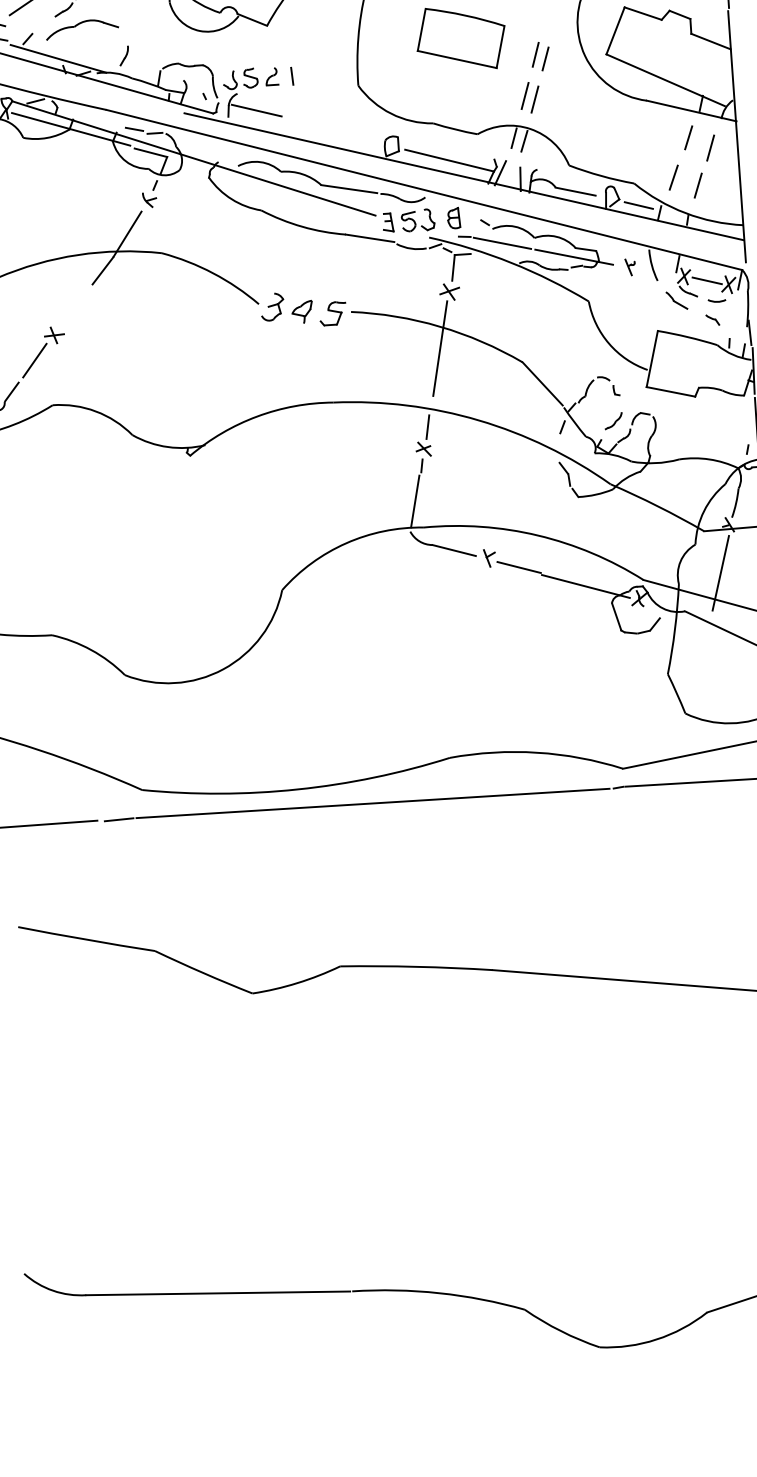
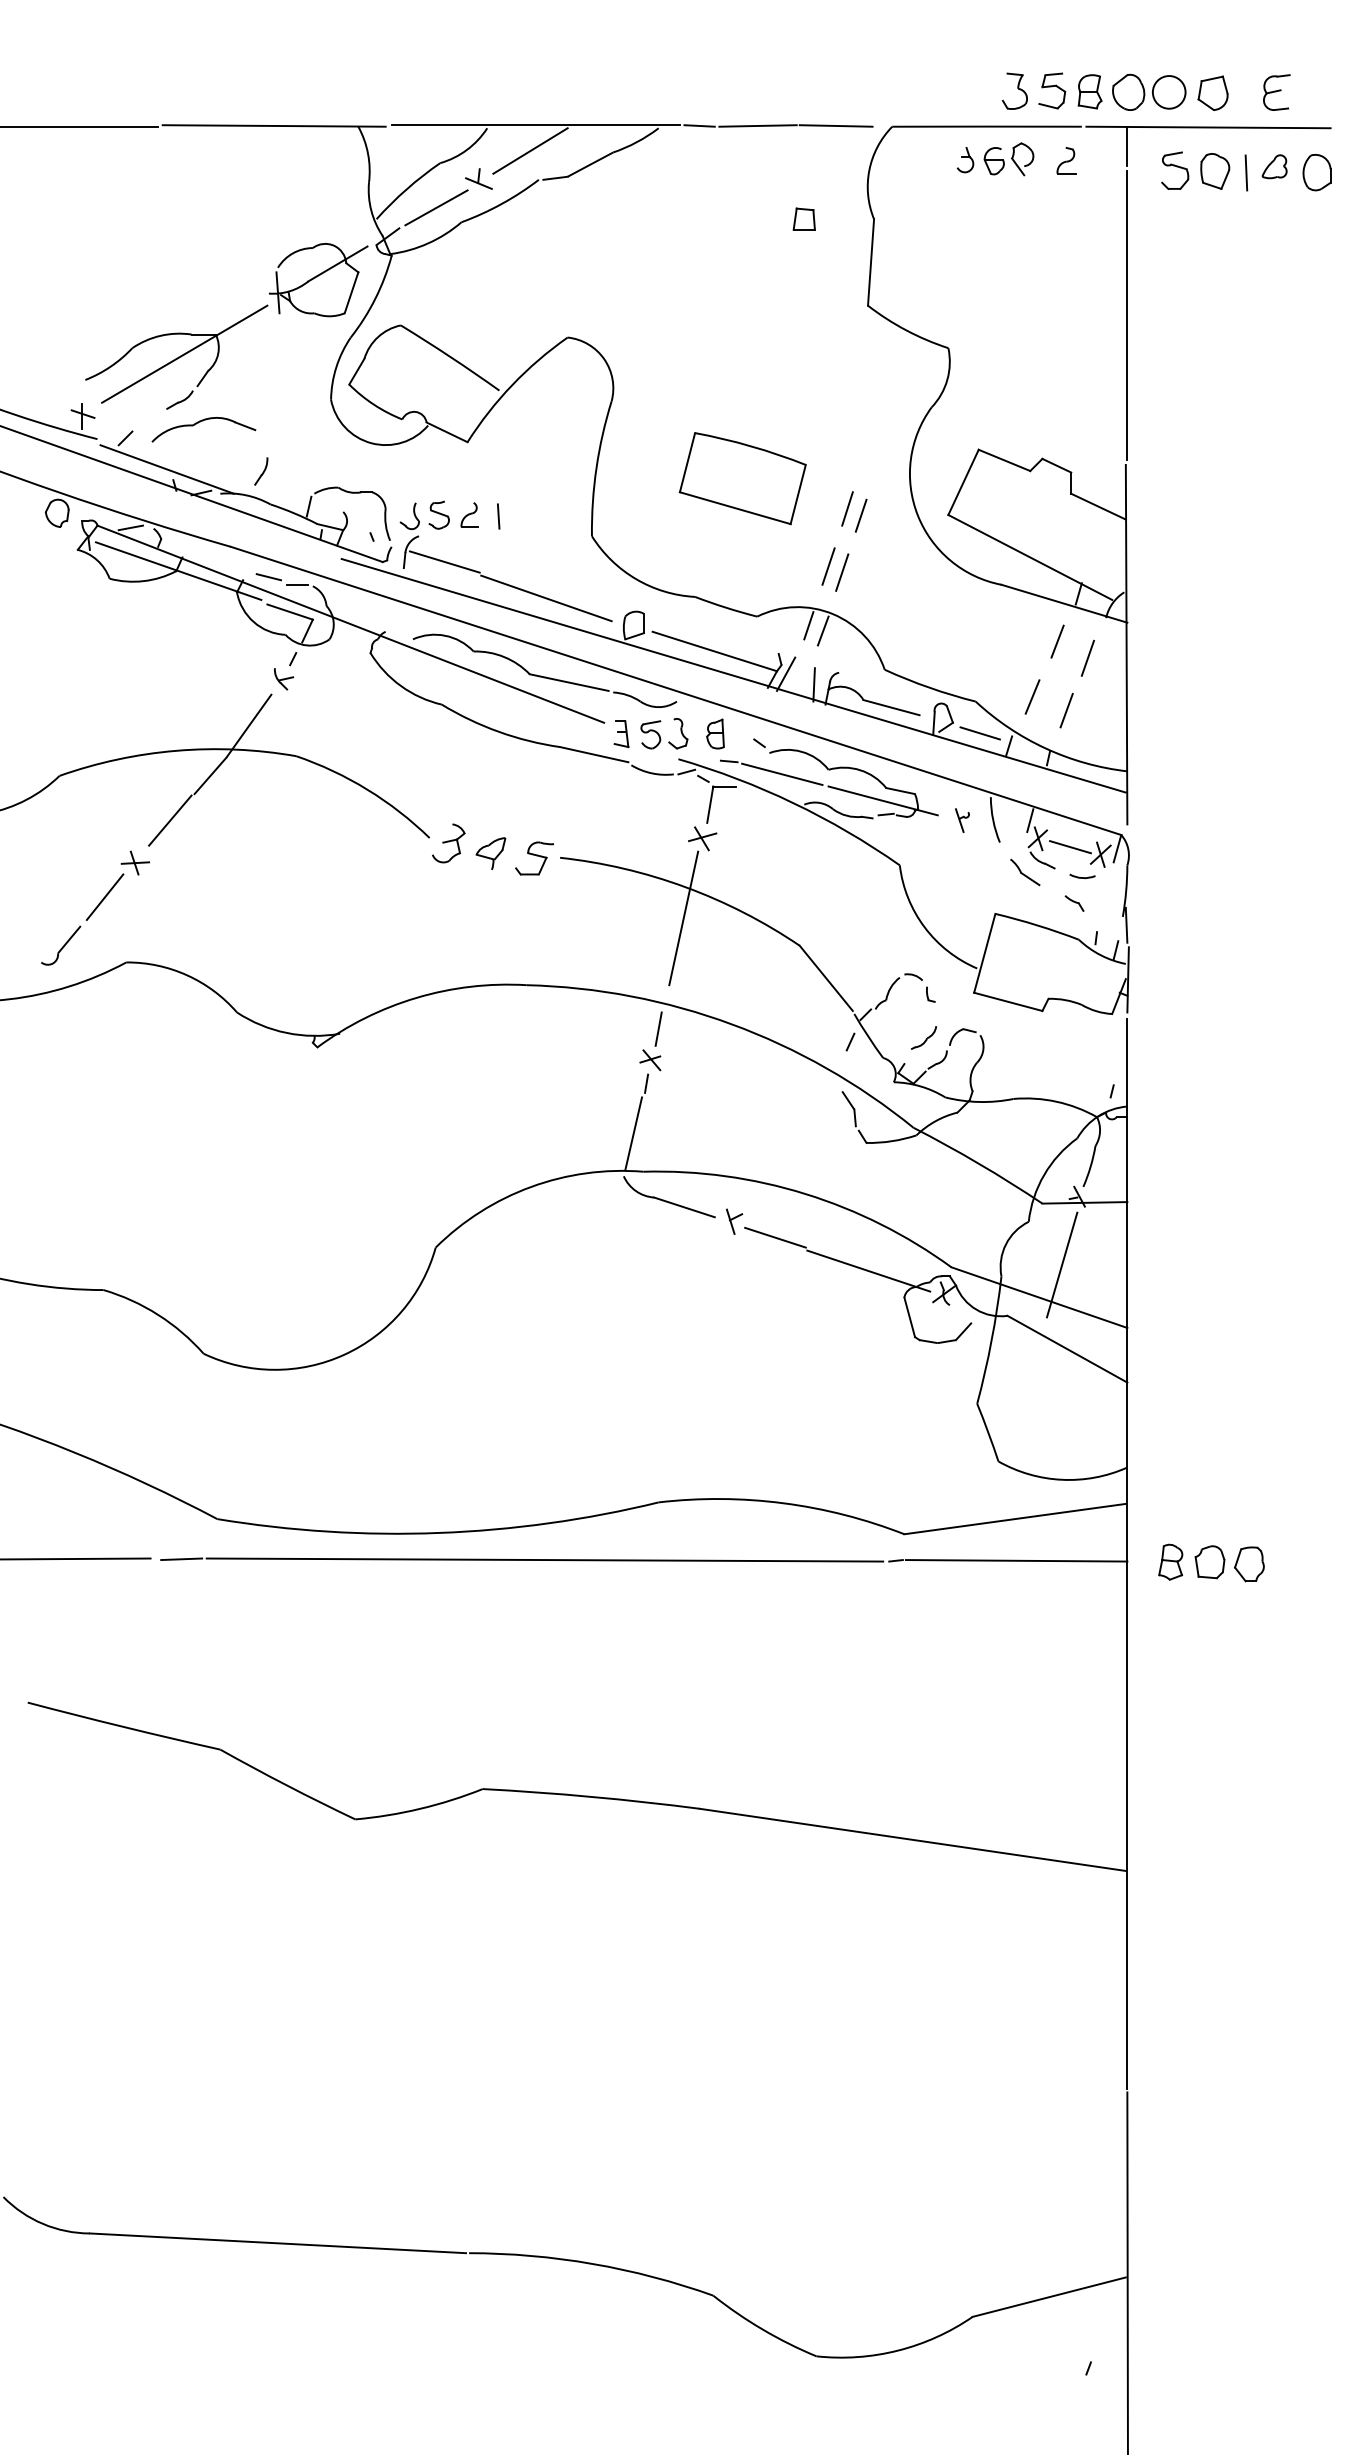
line: (329, 131) -> (546, 598), added
line: (77, 304) -> (170, 820), added

